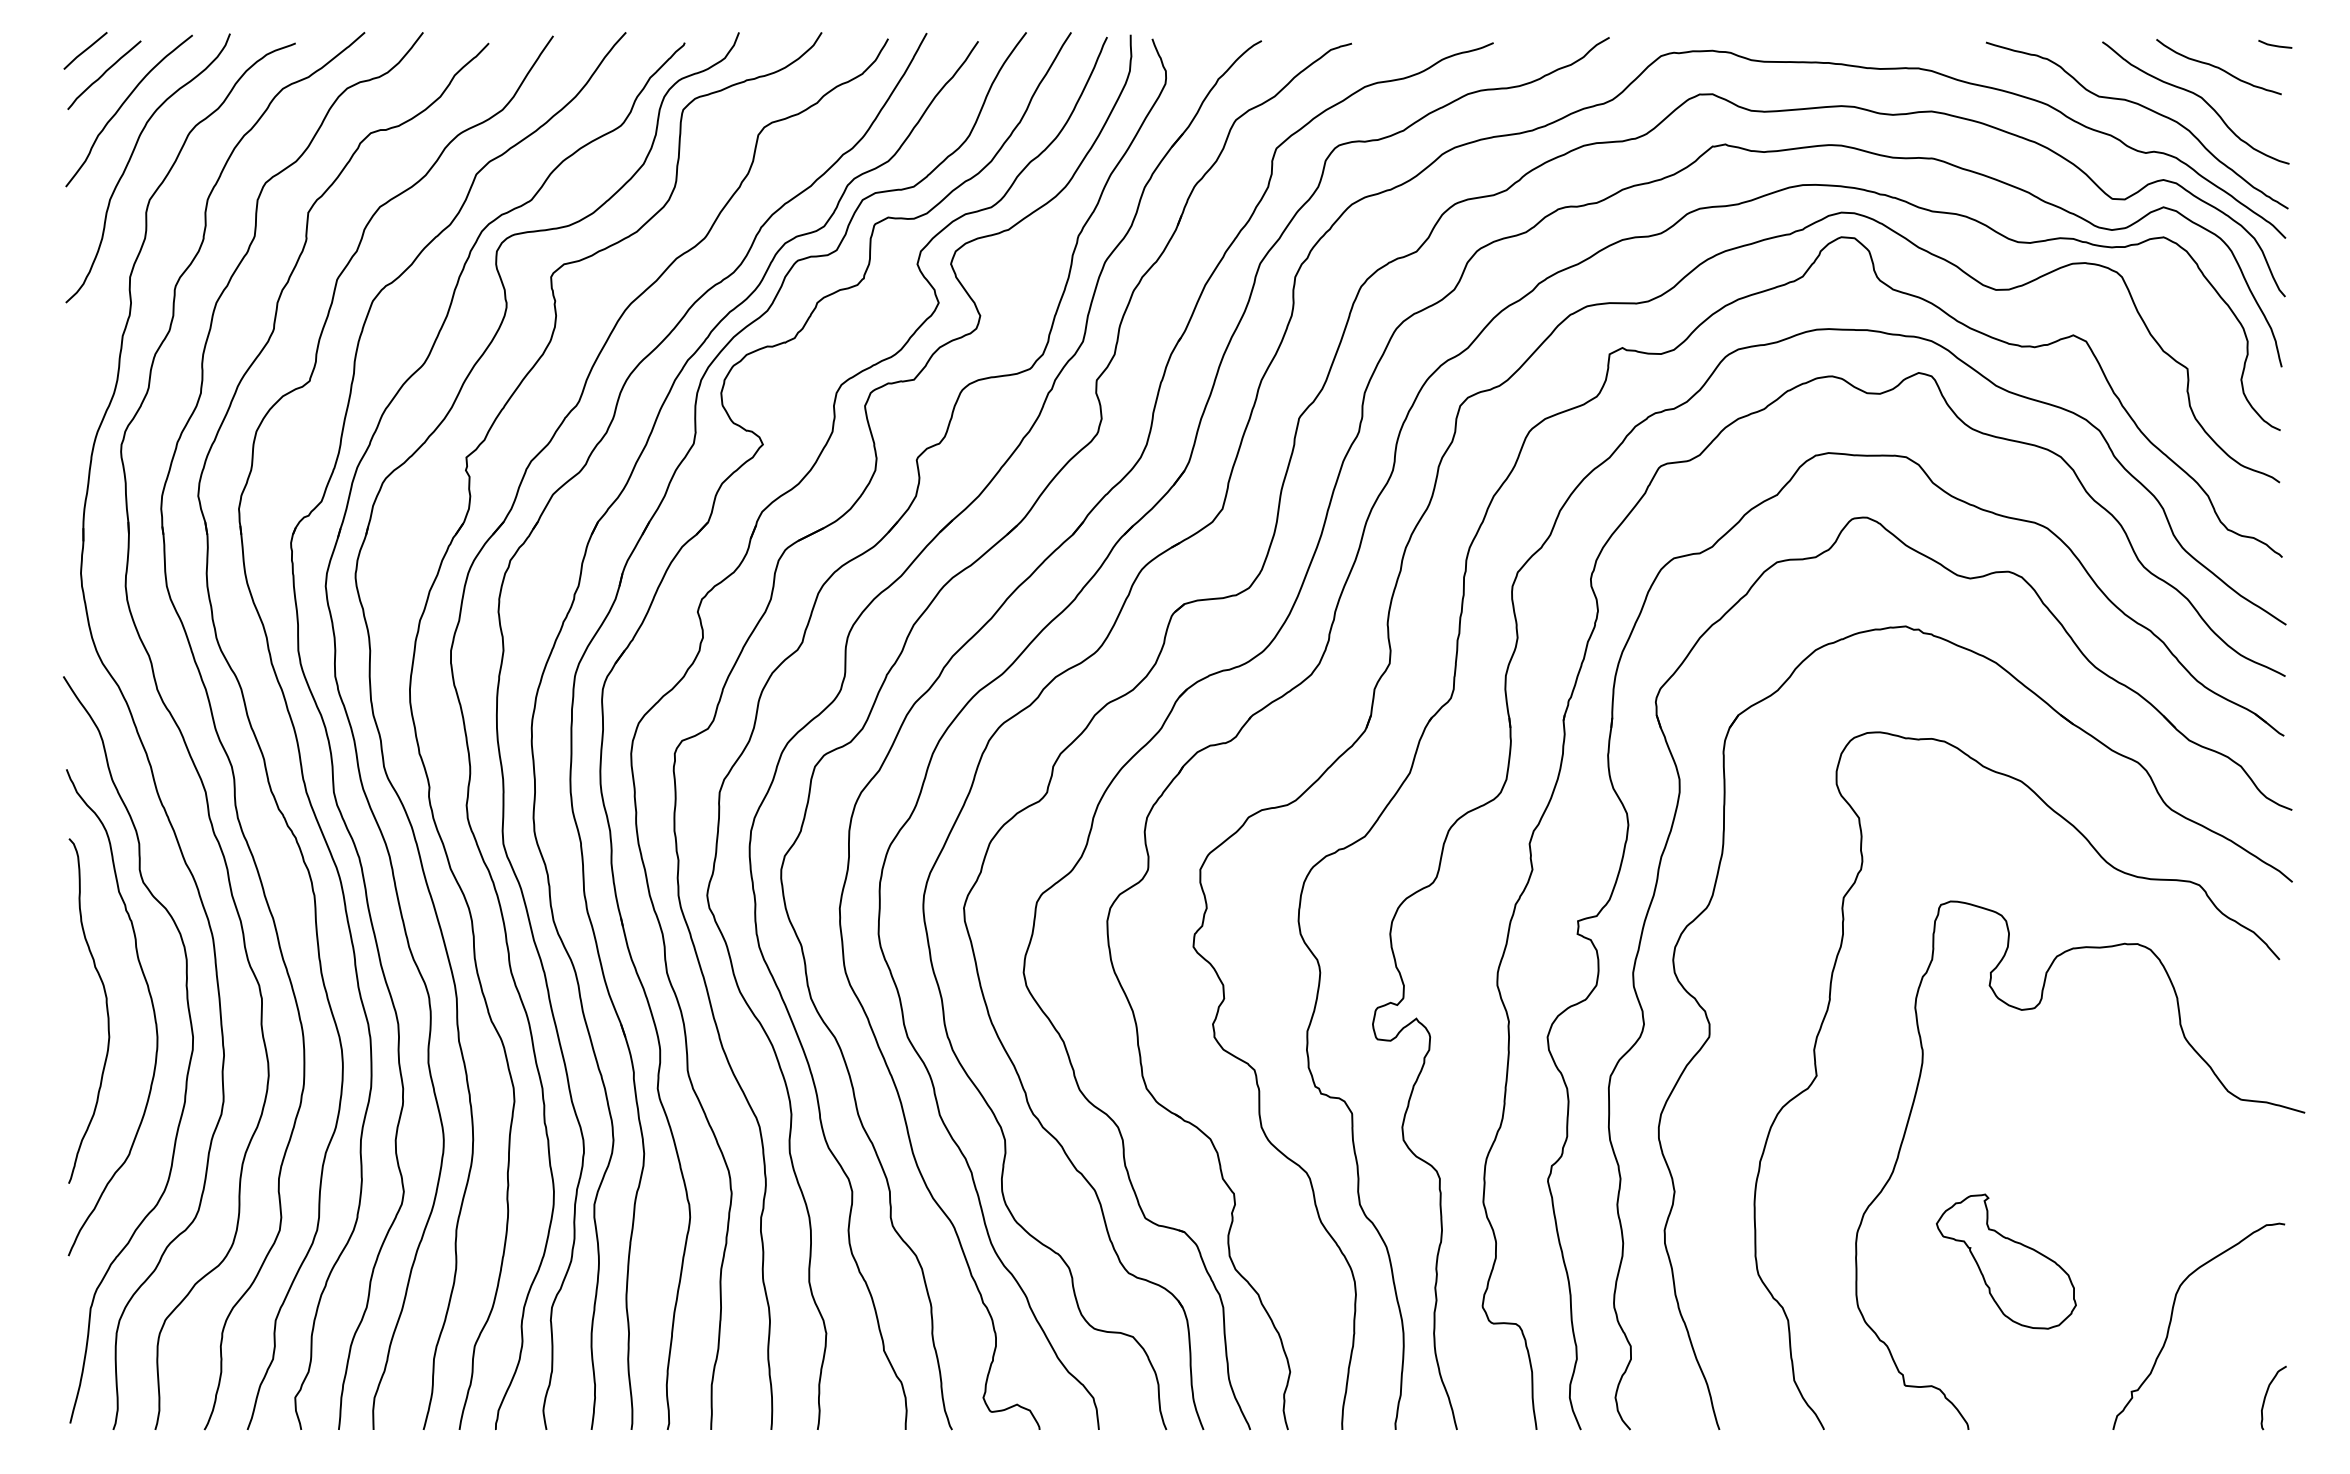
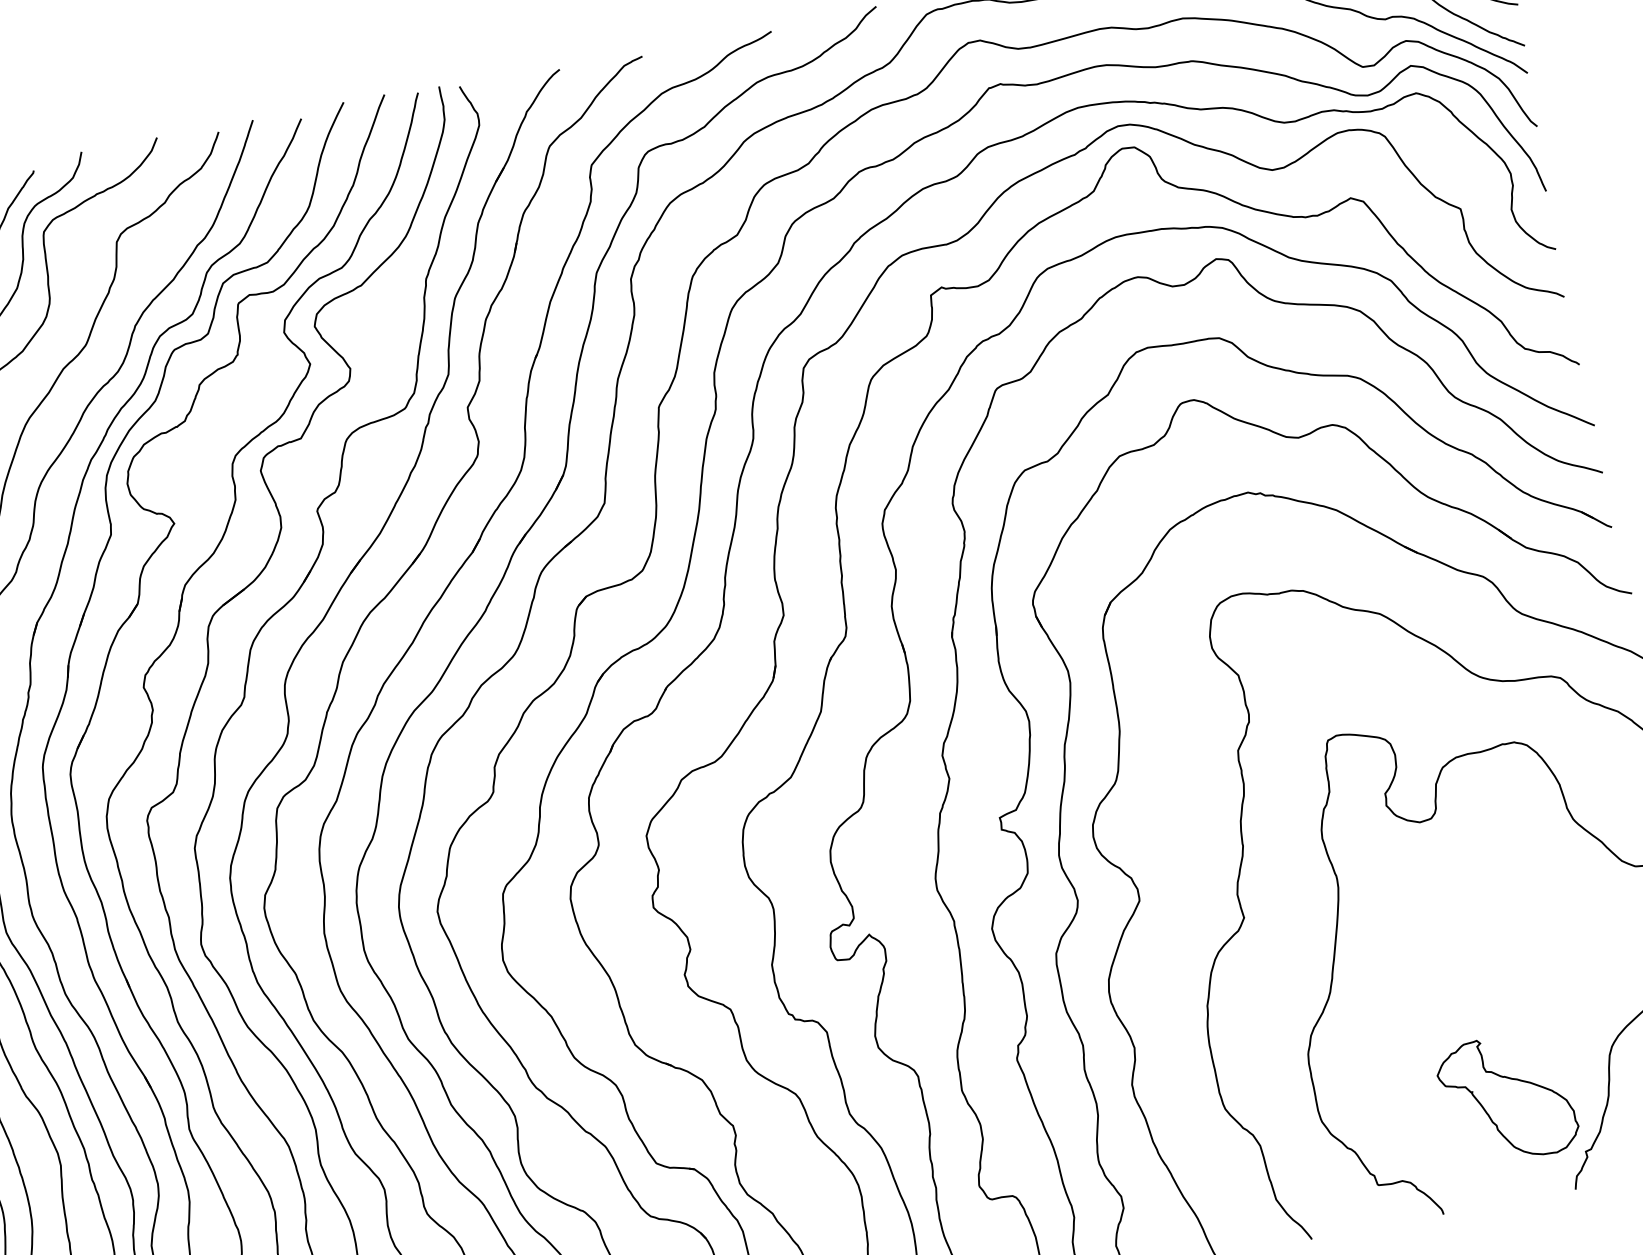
part: (2006, 1261) -> (1507, 1098), moved

